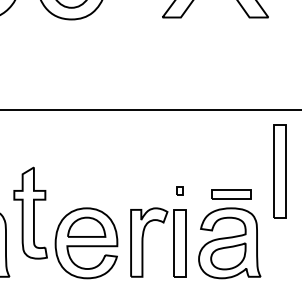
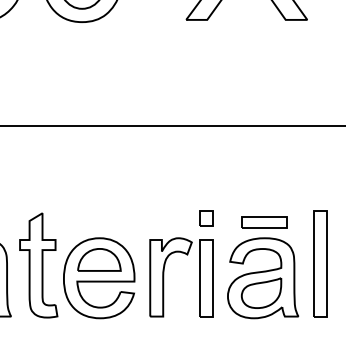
part: (279, 171) -> (320, 263), moved
part: (179, 190) -> (205, 217), size x1.67
part: (30, 212) -> (38, 264), moved

